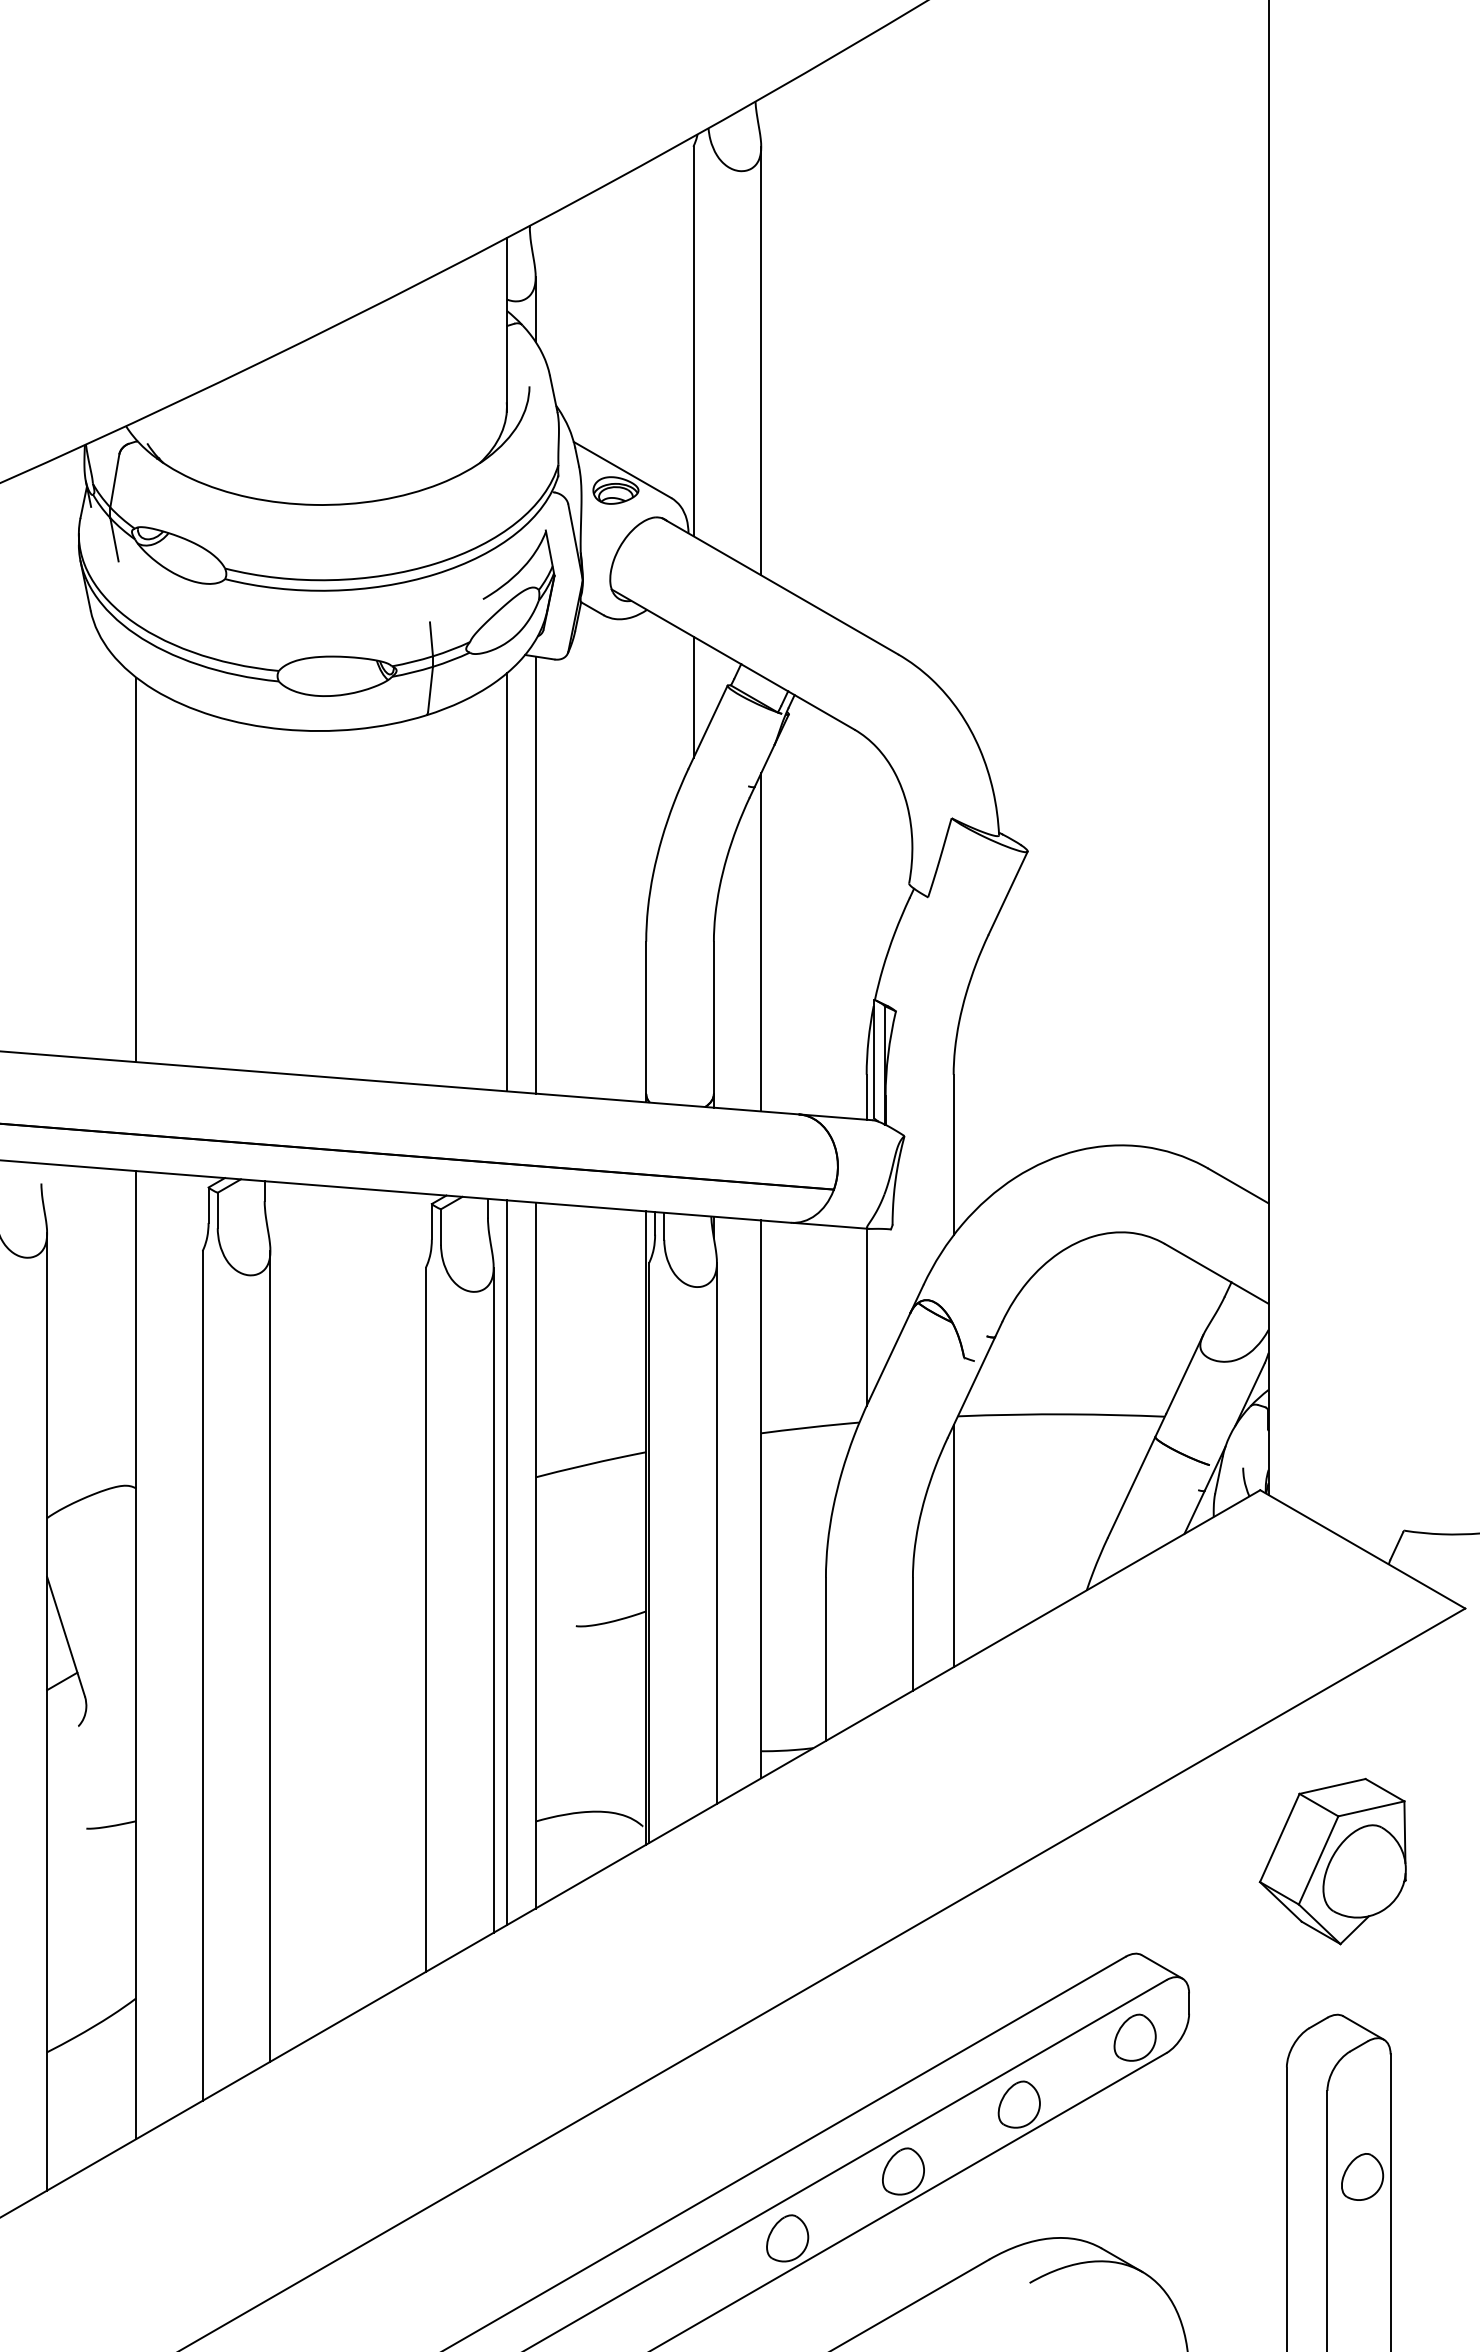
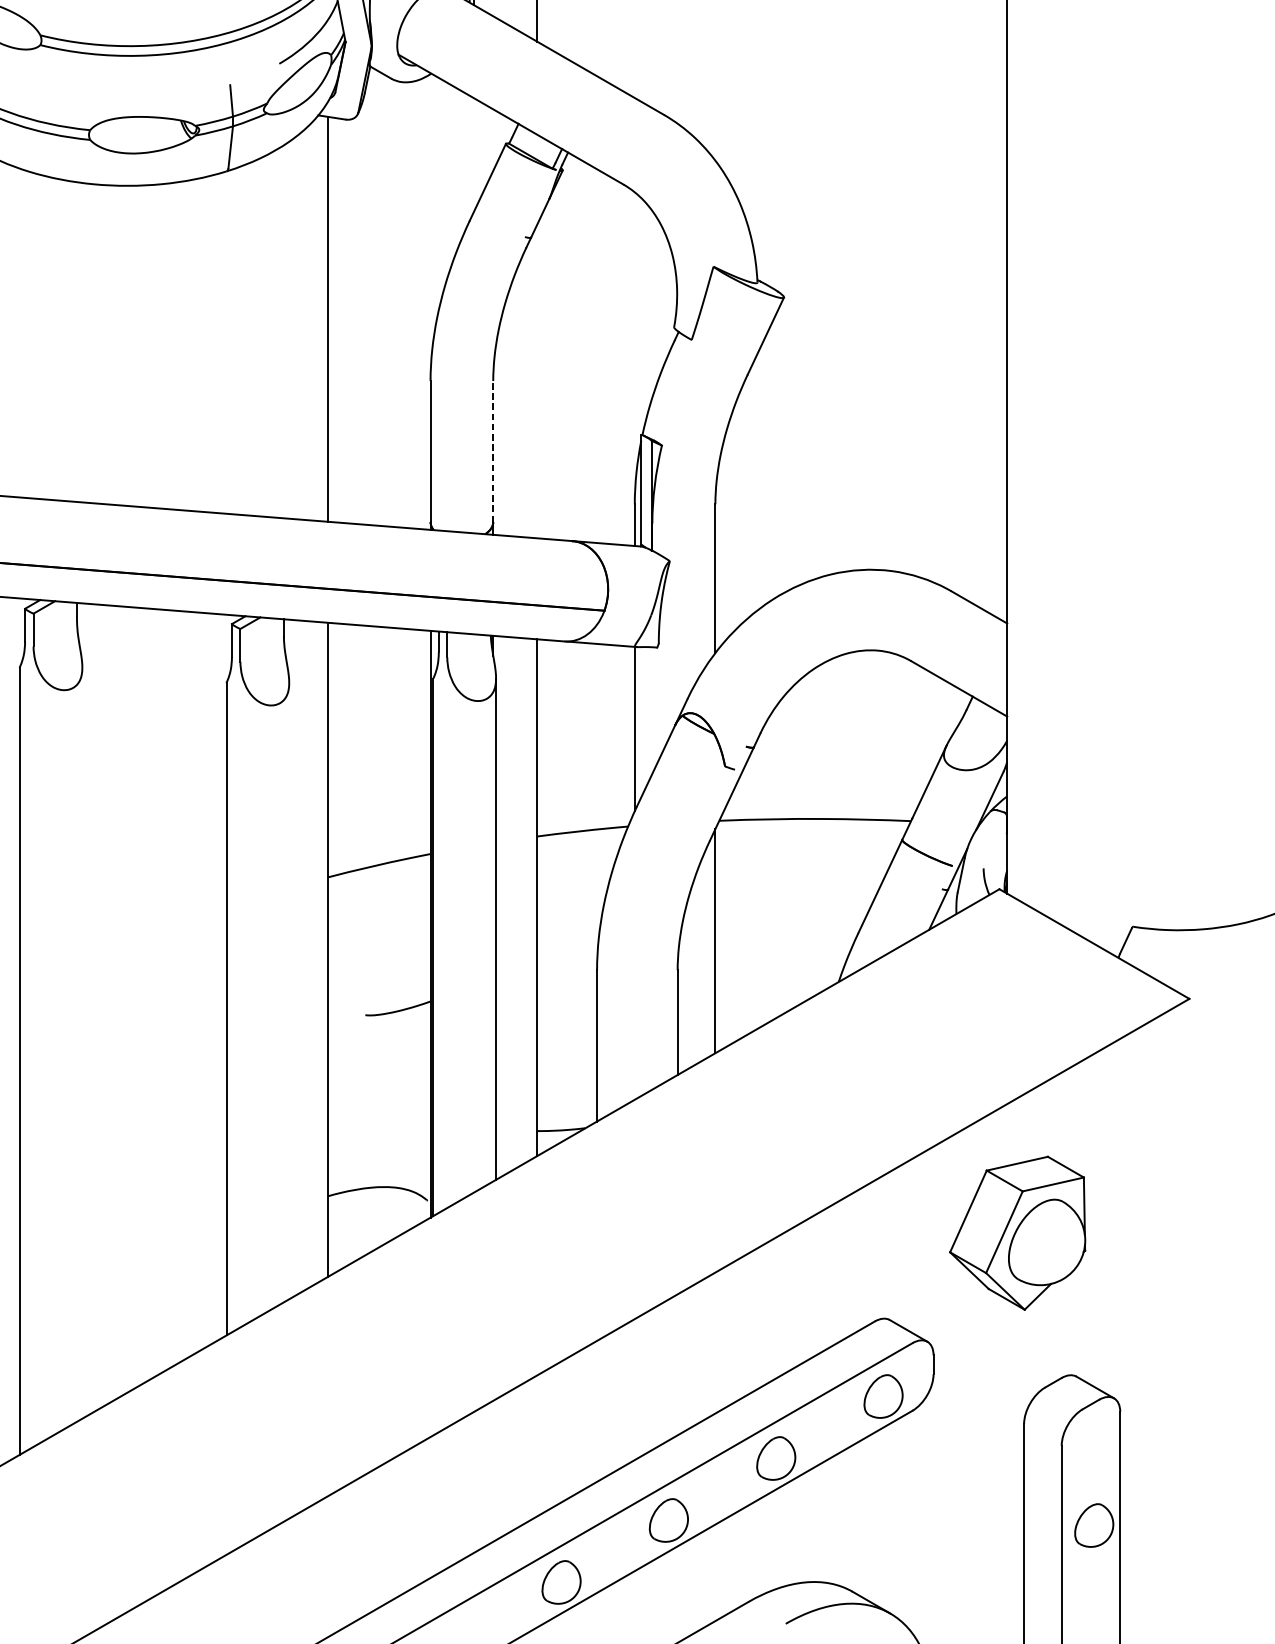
line: (693, 697) -> (474, 154), removed
line: (506, 882) -> (301, 326), removed
line: (761, 942) -> (537, 381), removed
line: (713, 1017) -> (492, 451), solid -> dashed
line: (506, 1562) -> (301, 956), removed
line: (493, 1599) -> (289, 990), removed
line: (270, 1656) -> (82, 1043), removed
part: (1332, 1861) -> (1017, 1233), moved

